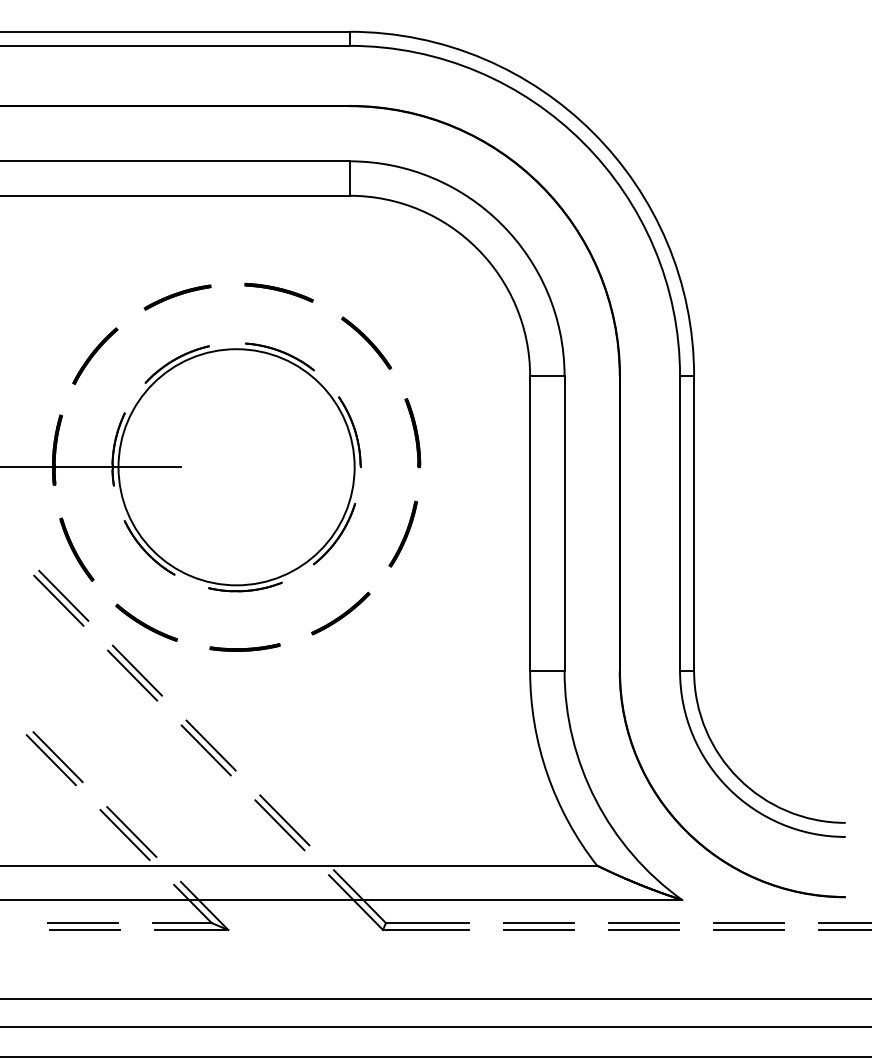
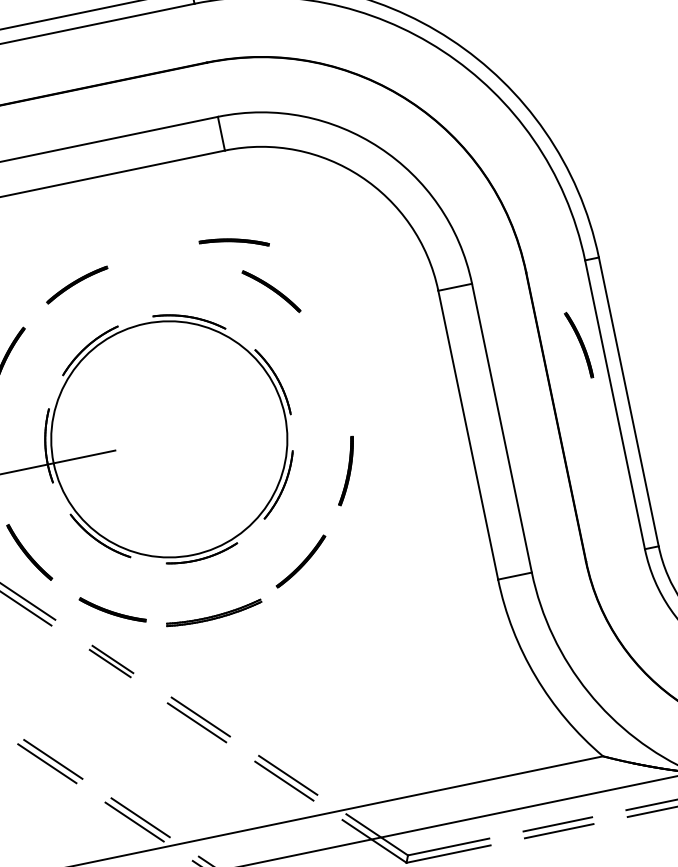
part: (278, 292) -> (233, 243), moved
part: (412, 433) -> (578, 345), moved
part: (244, 647) -> (213, 614), size x1.4
part: (134, 672) -> (110, 661), size x0.7

